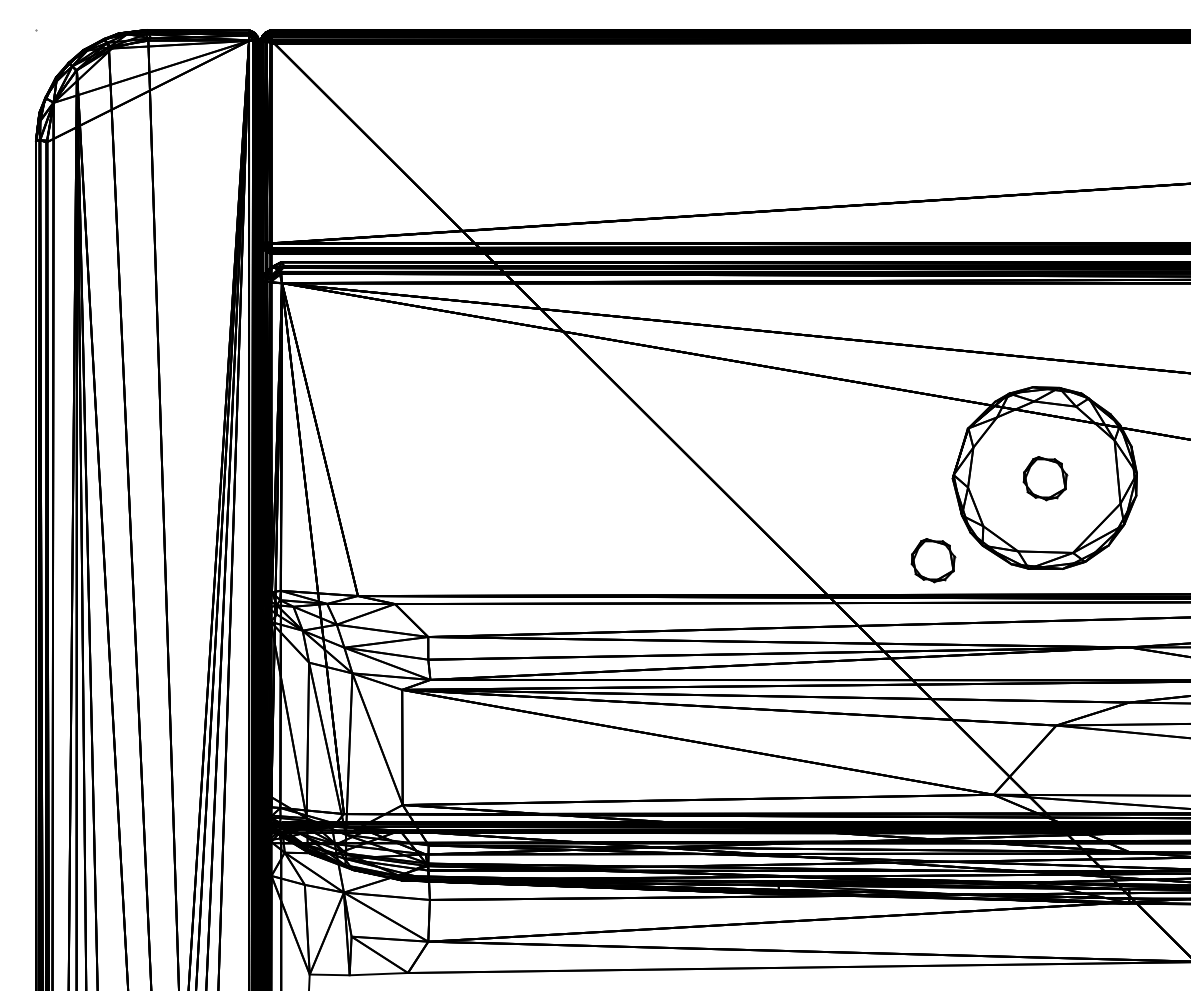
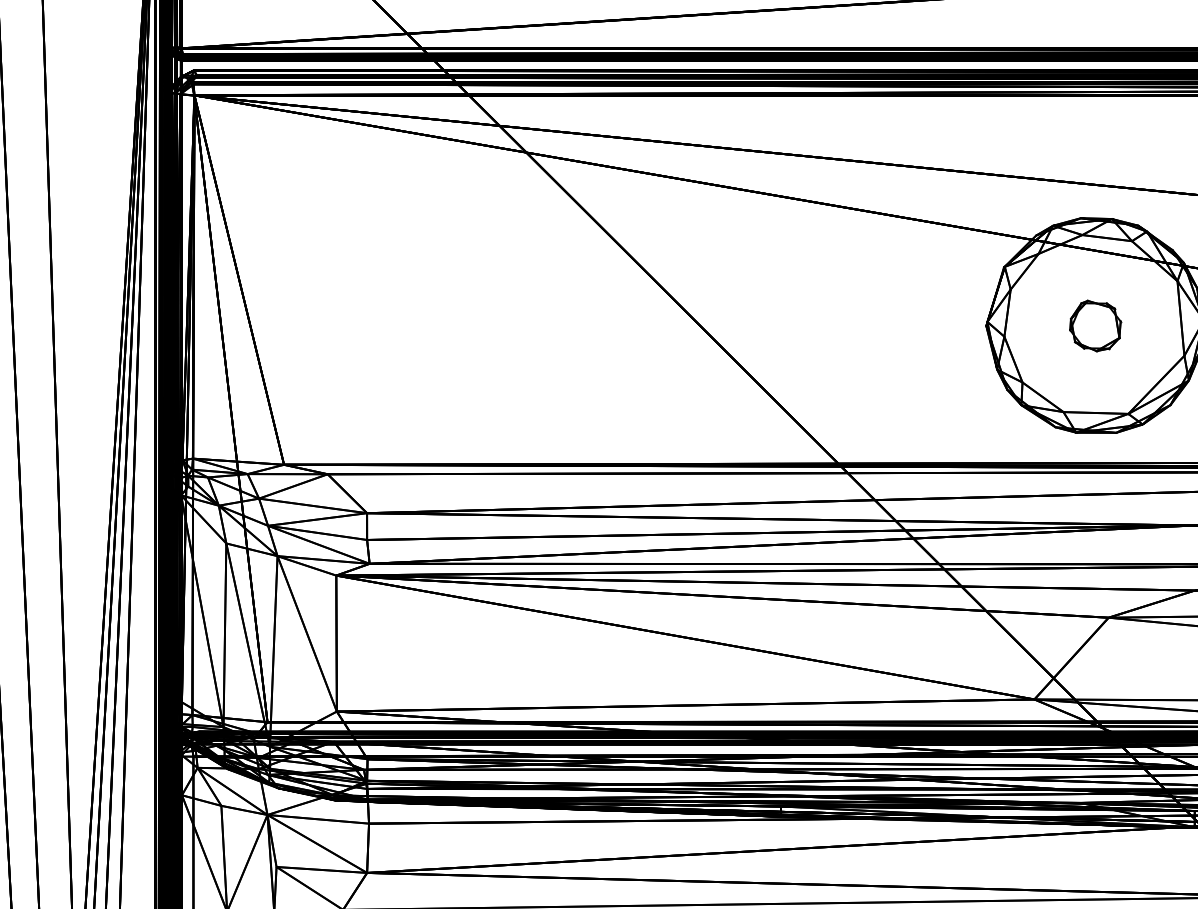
part: (933, 560) -> (963, 422), removed

